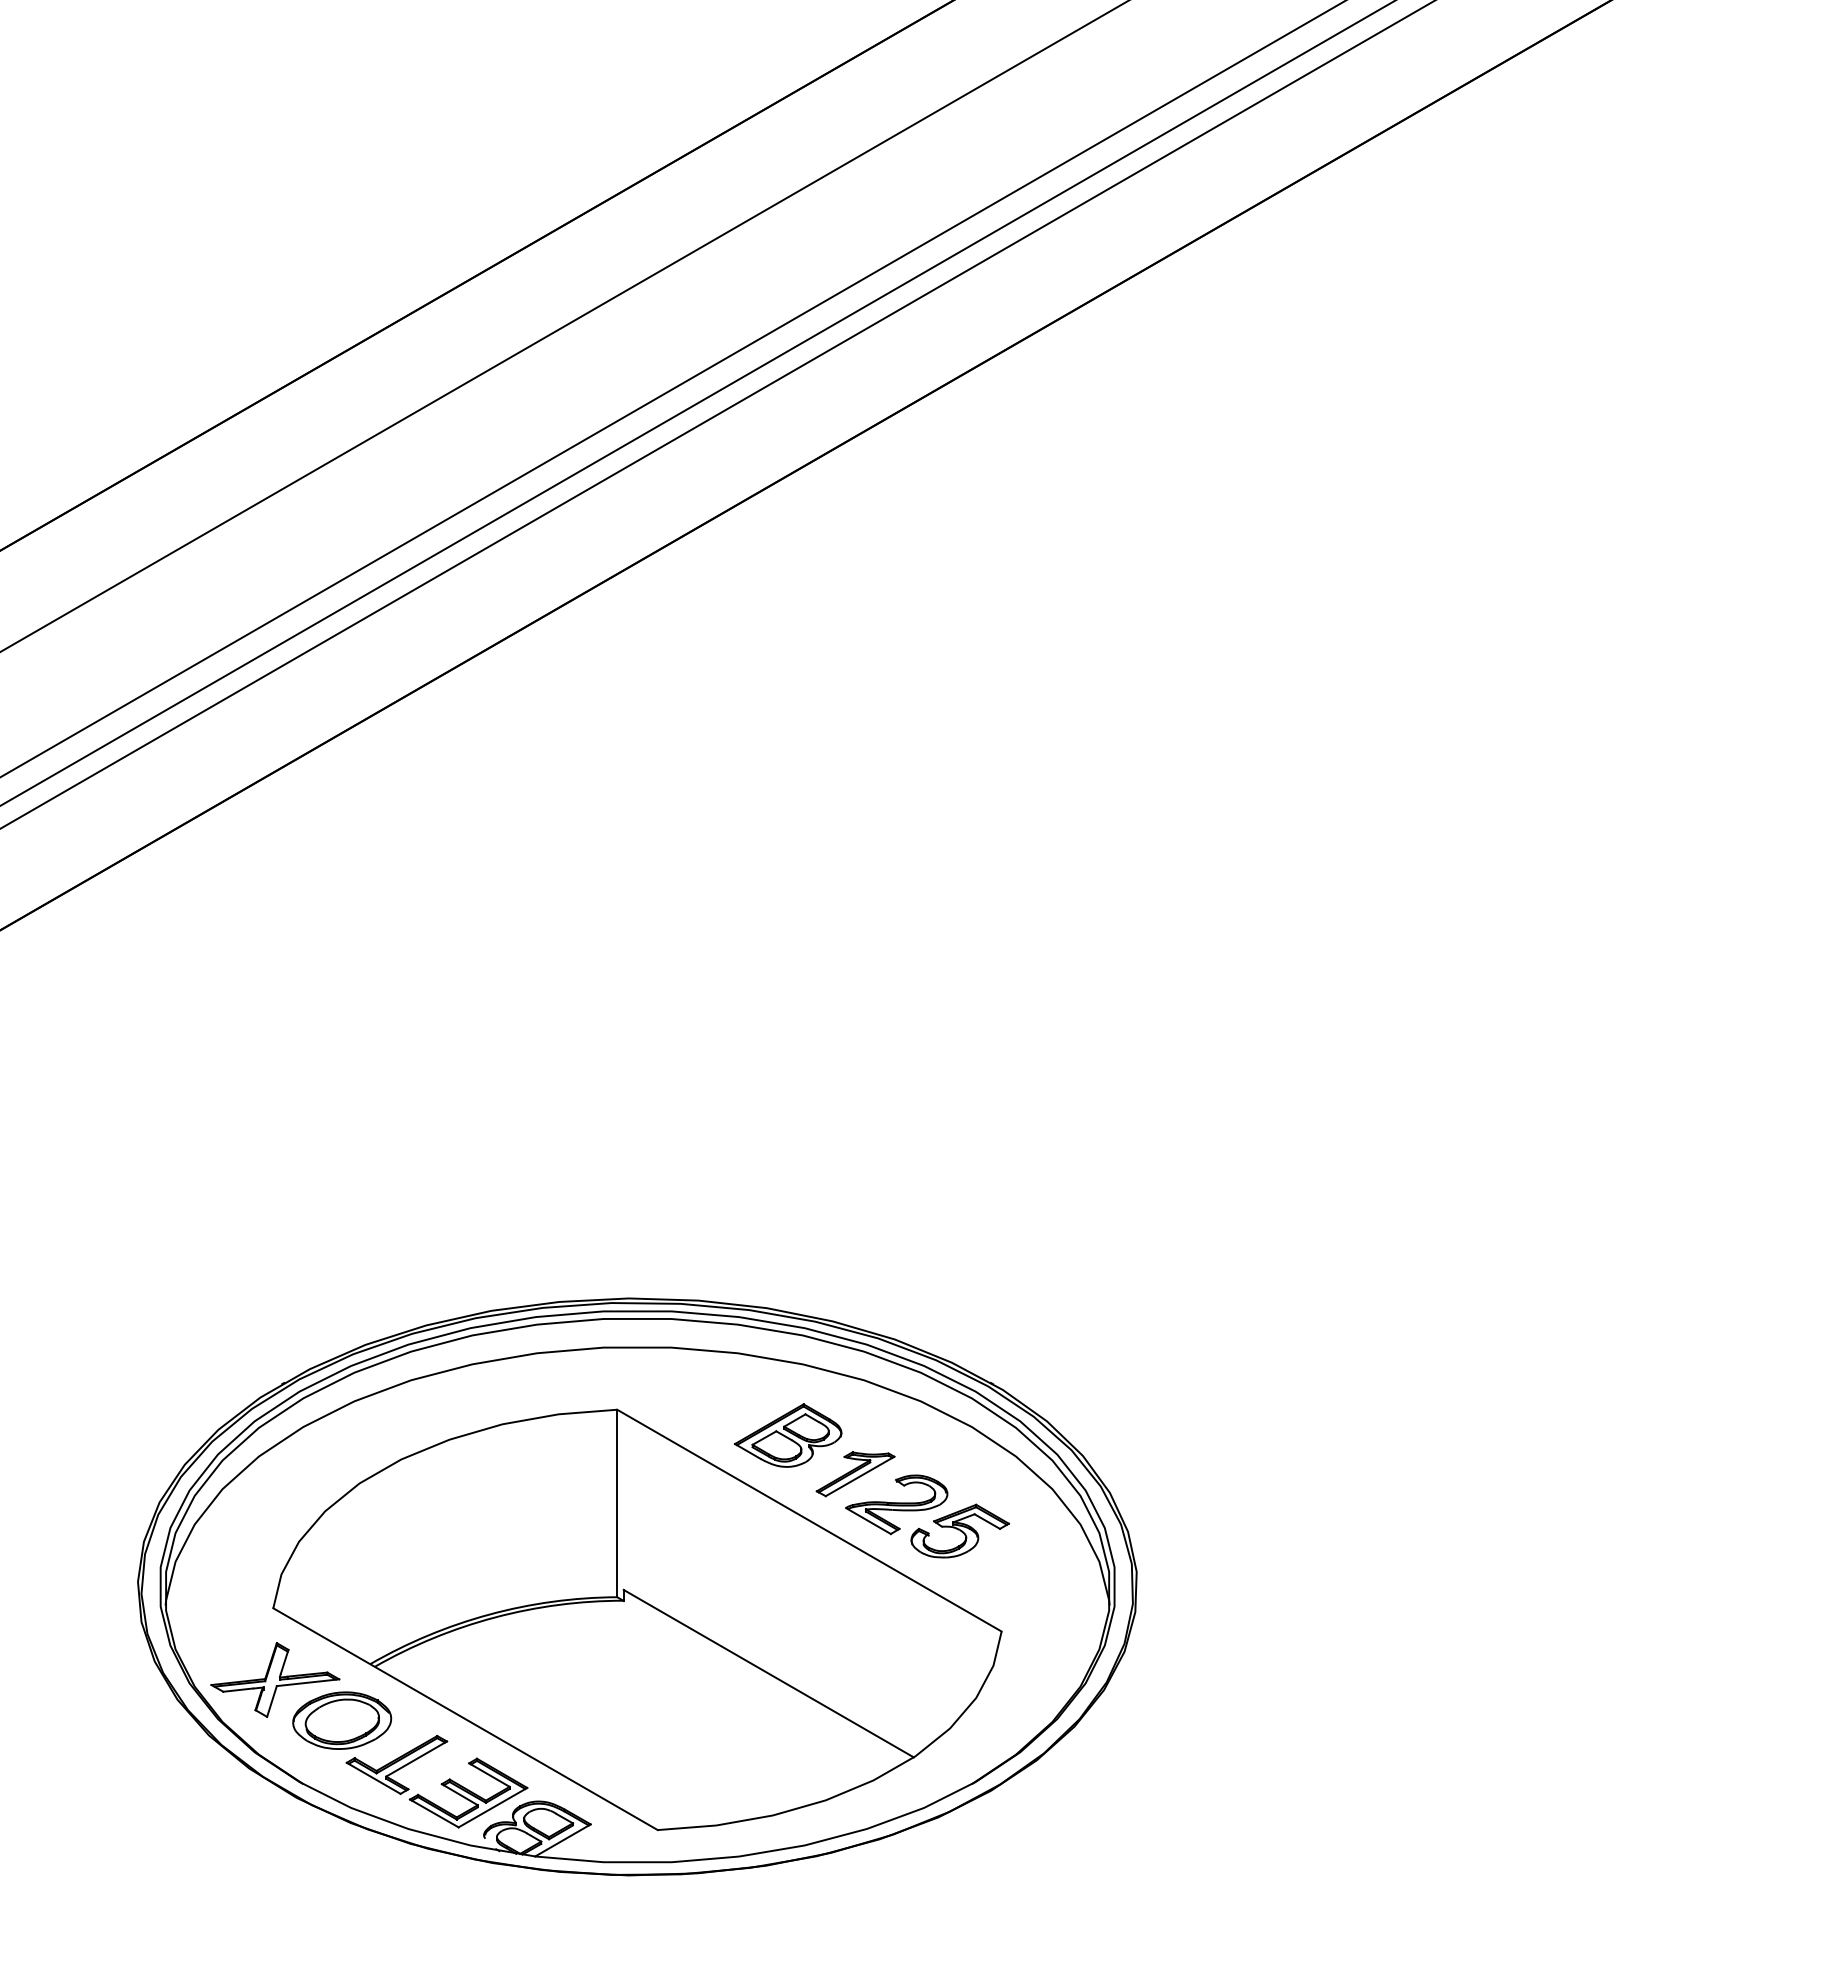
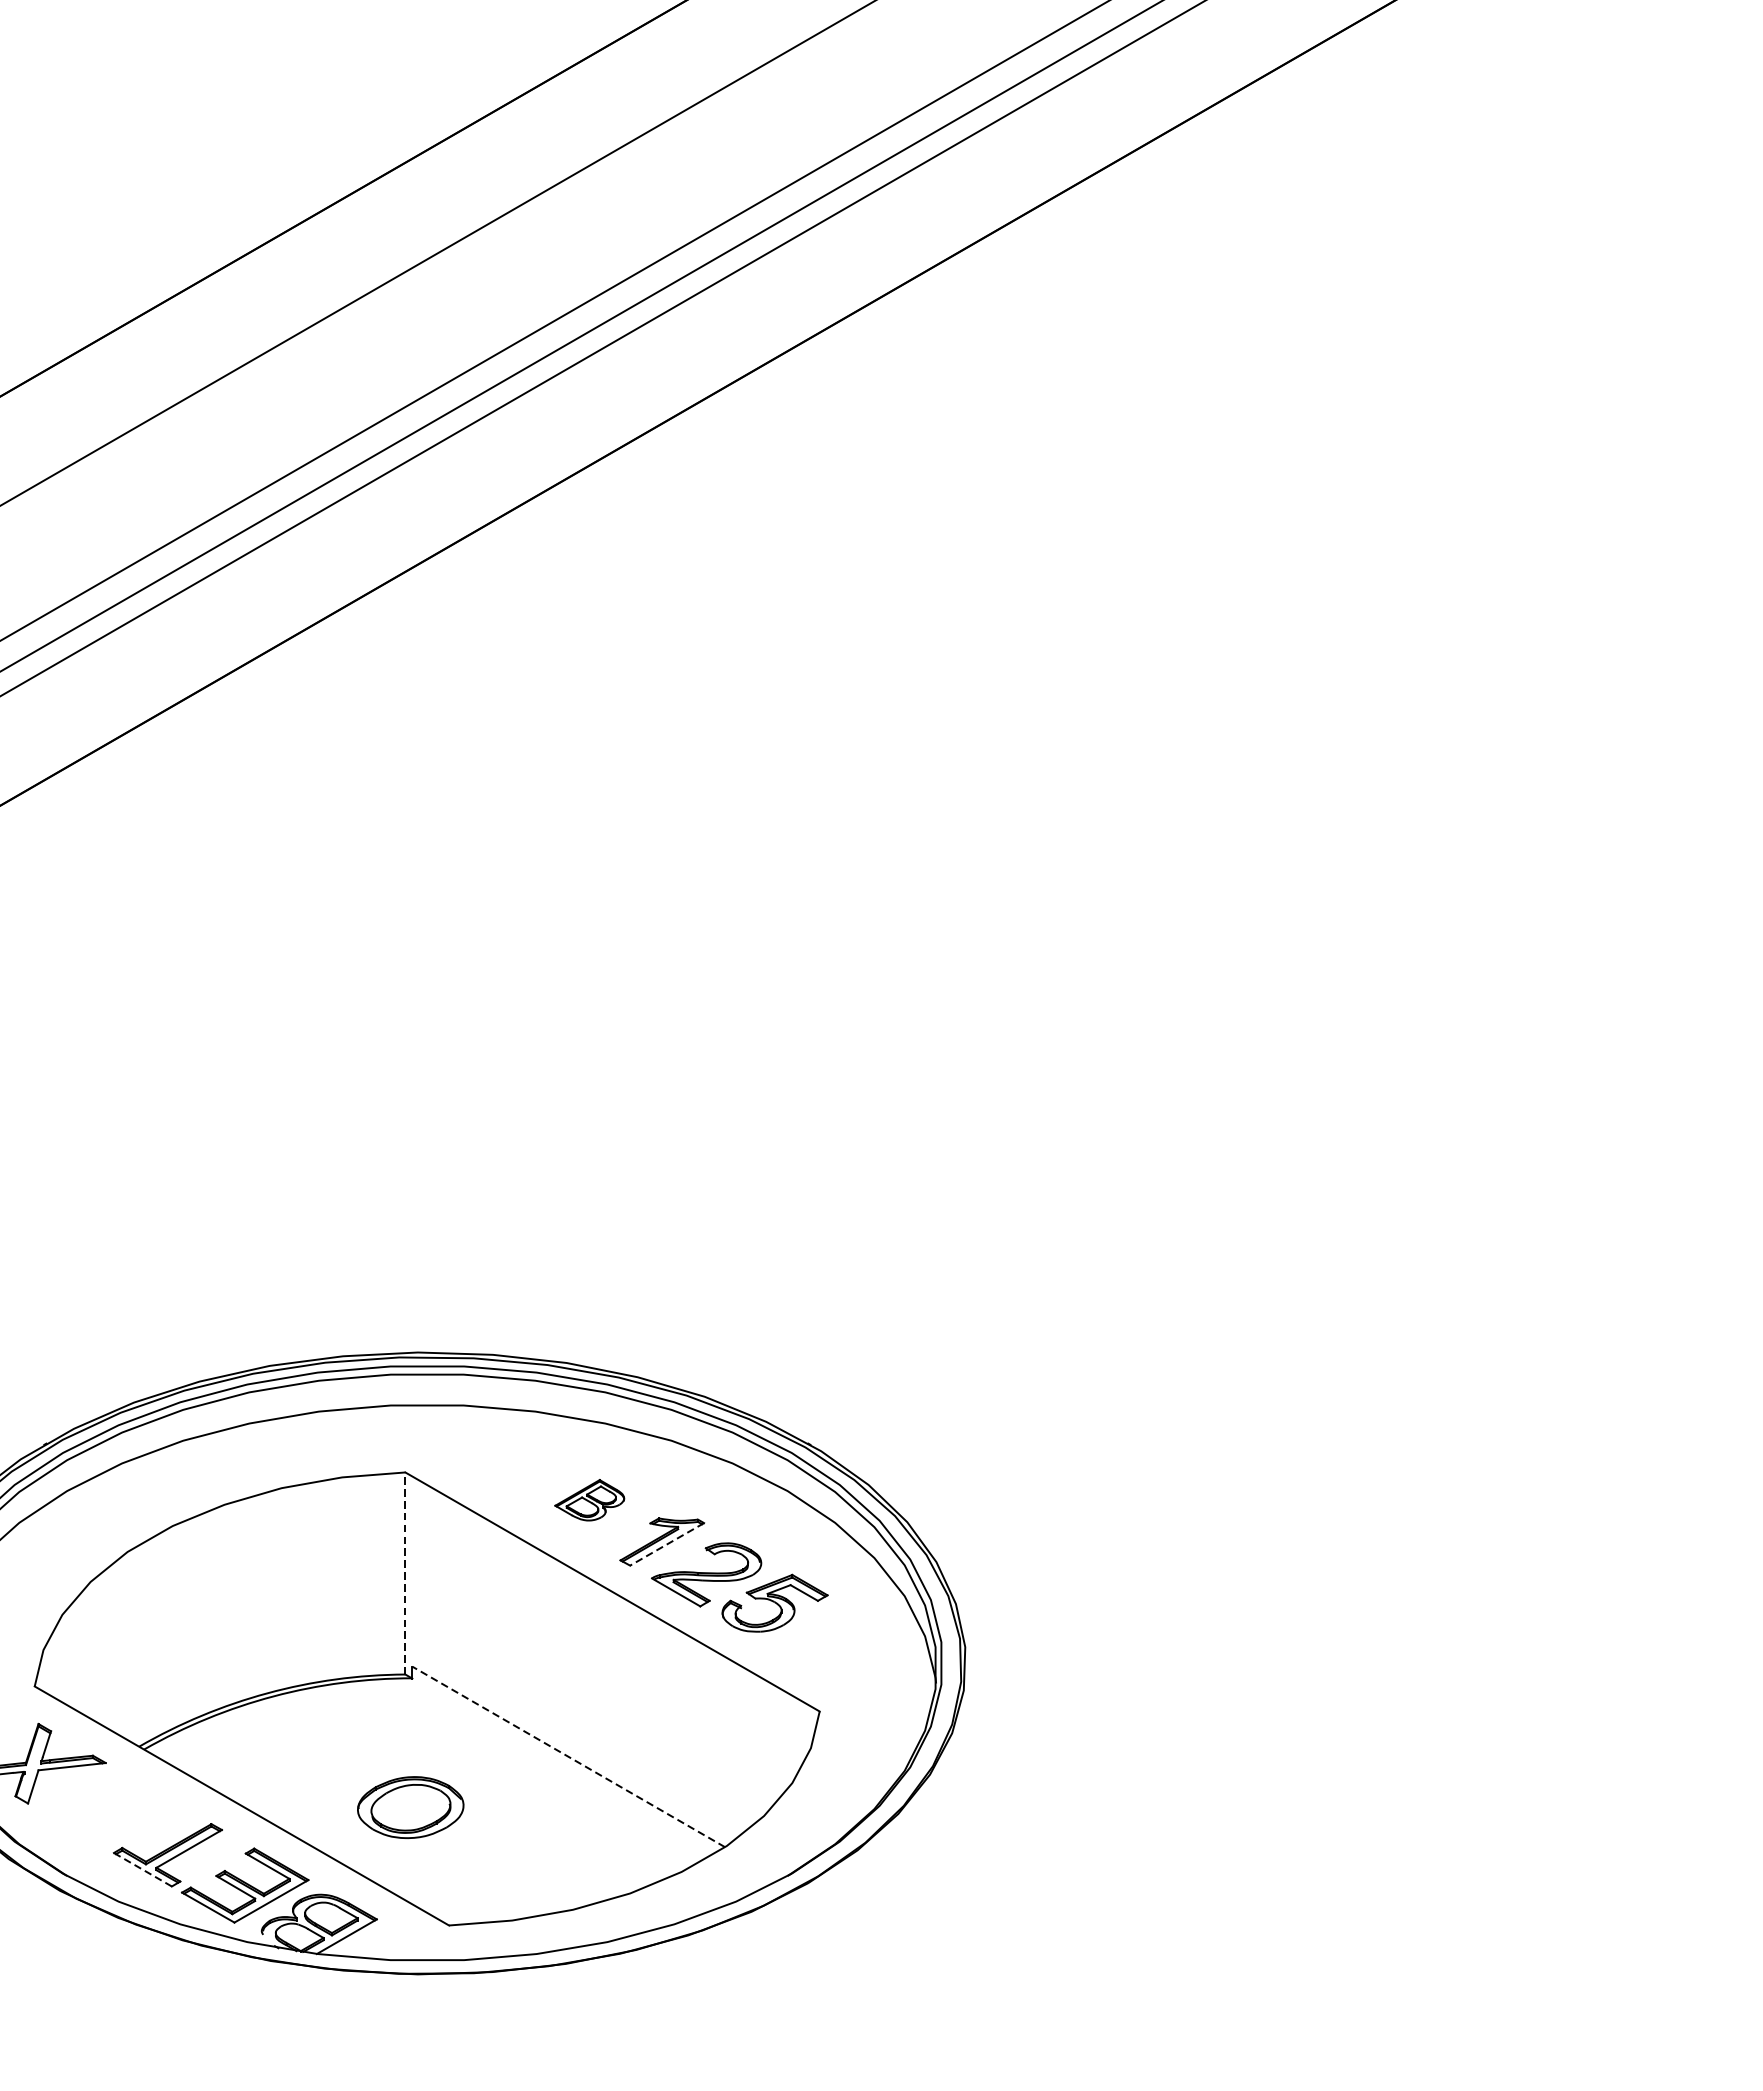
part: (788, 1435) -> (589, 1500), size x0.6
line: (860, 1476) -> (667, 1544), solid -> dashed
line: (617, 1503) -> (405, 1573), solid -> dashed
line: (768, 1673) -> (568, 1756), solid -> dashed
part: (342, 1720) -> (411, 1807), moved
line: (373, 1778) -> (142, 1869), solid -> dashed

